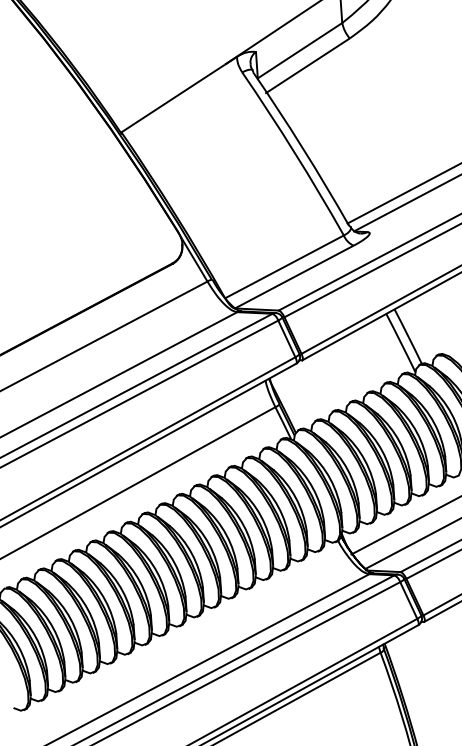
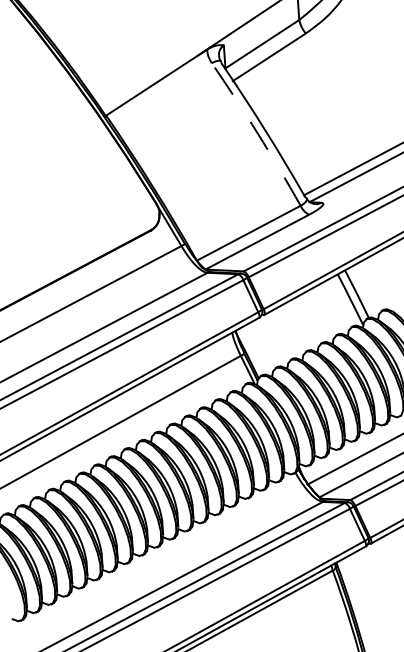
arc: (294, 152) -> (257, 133), solid -> dashed

